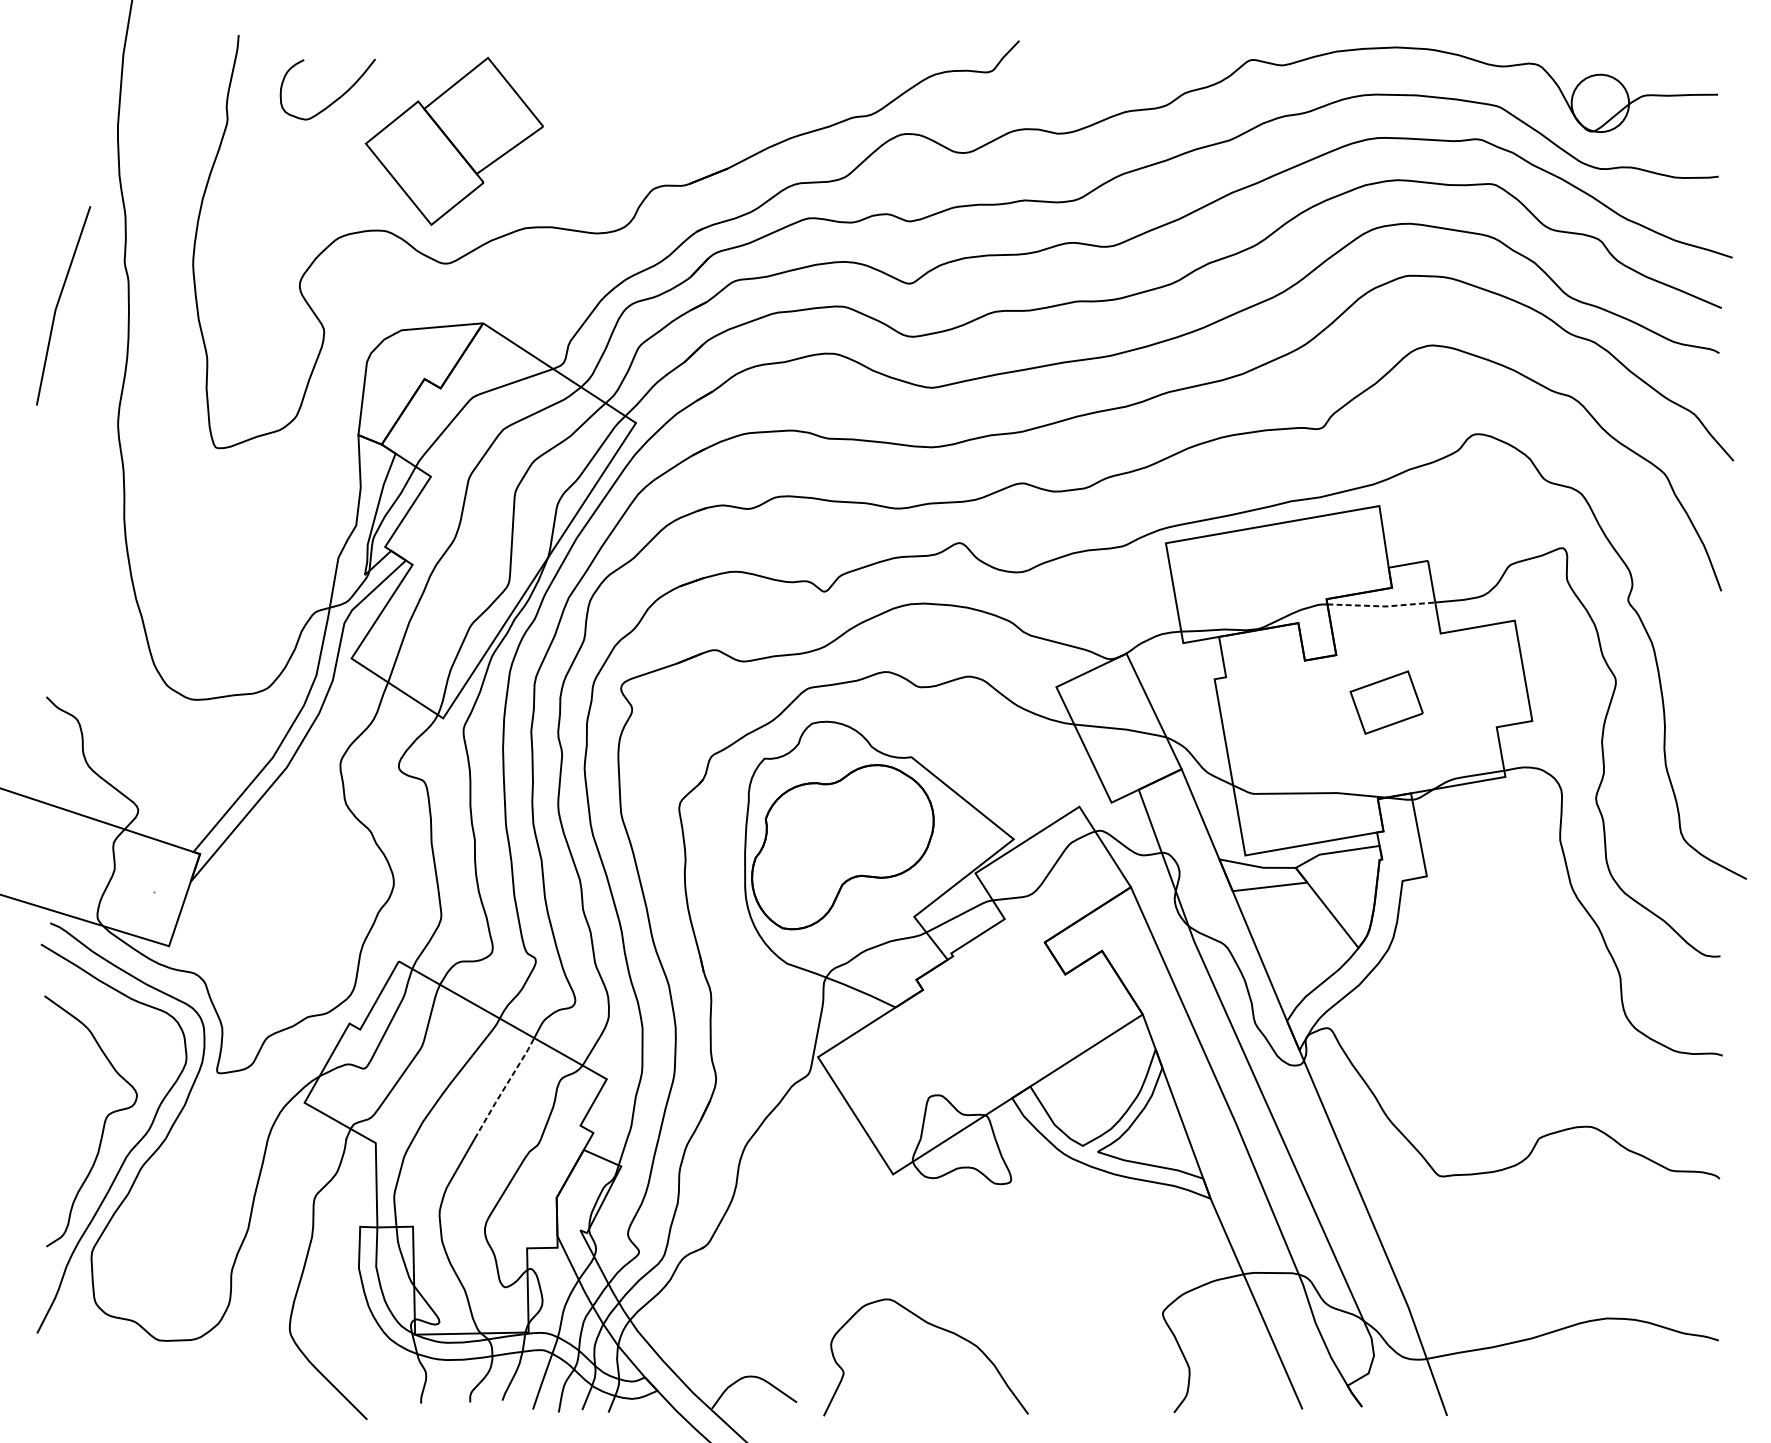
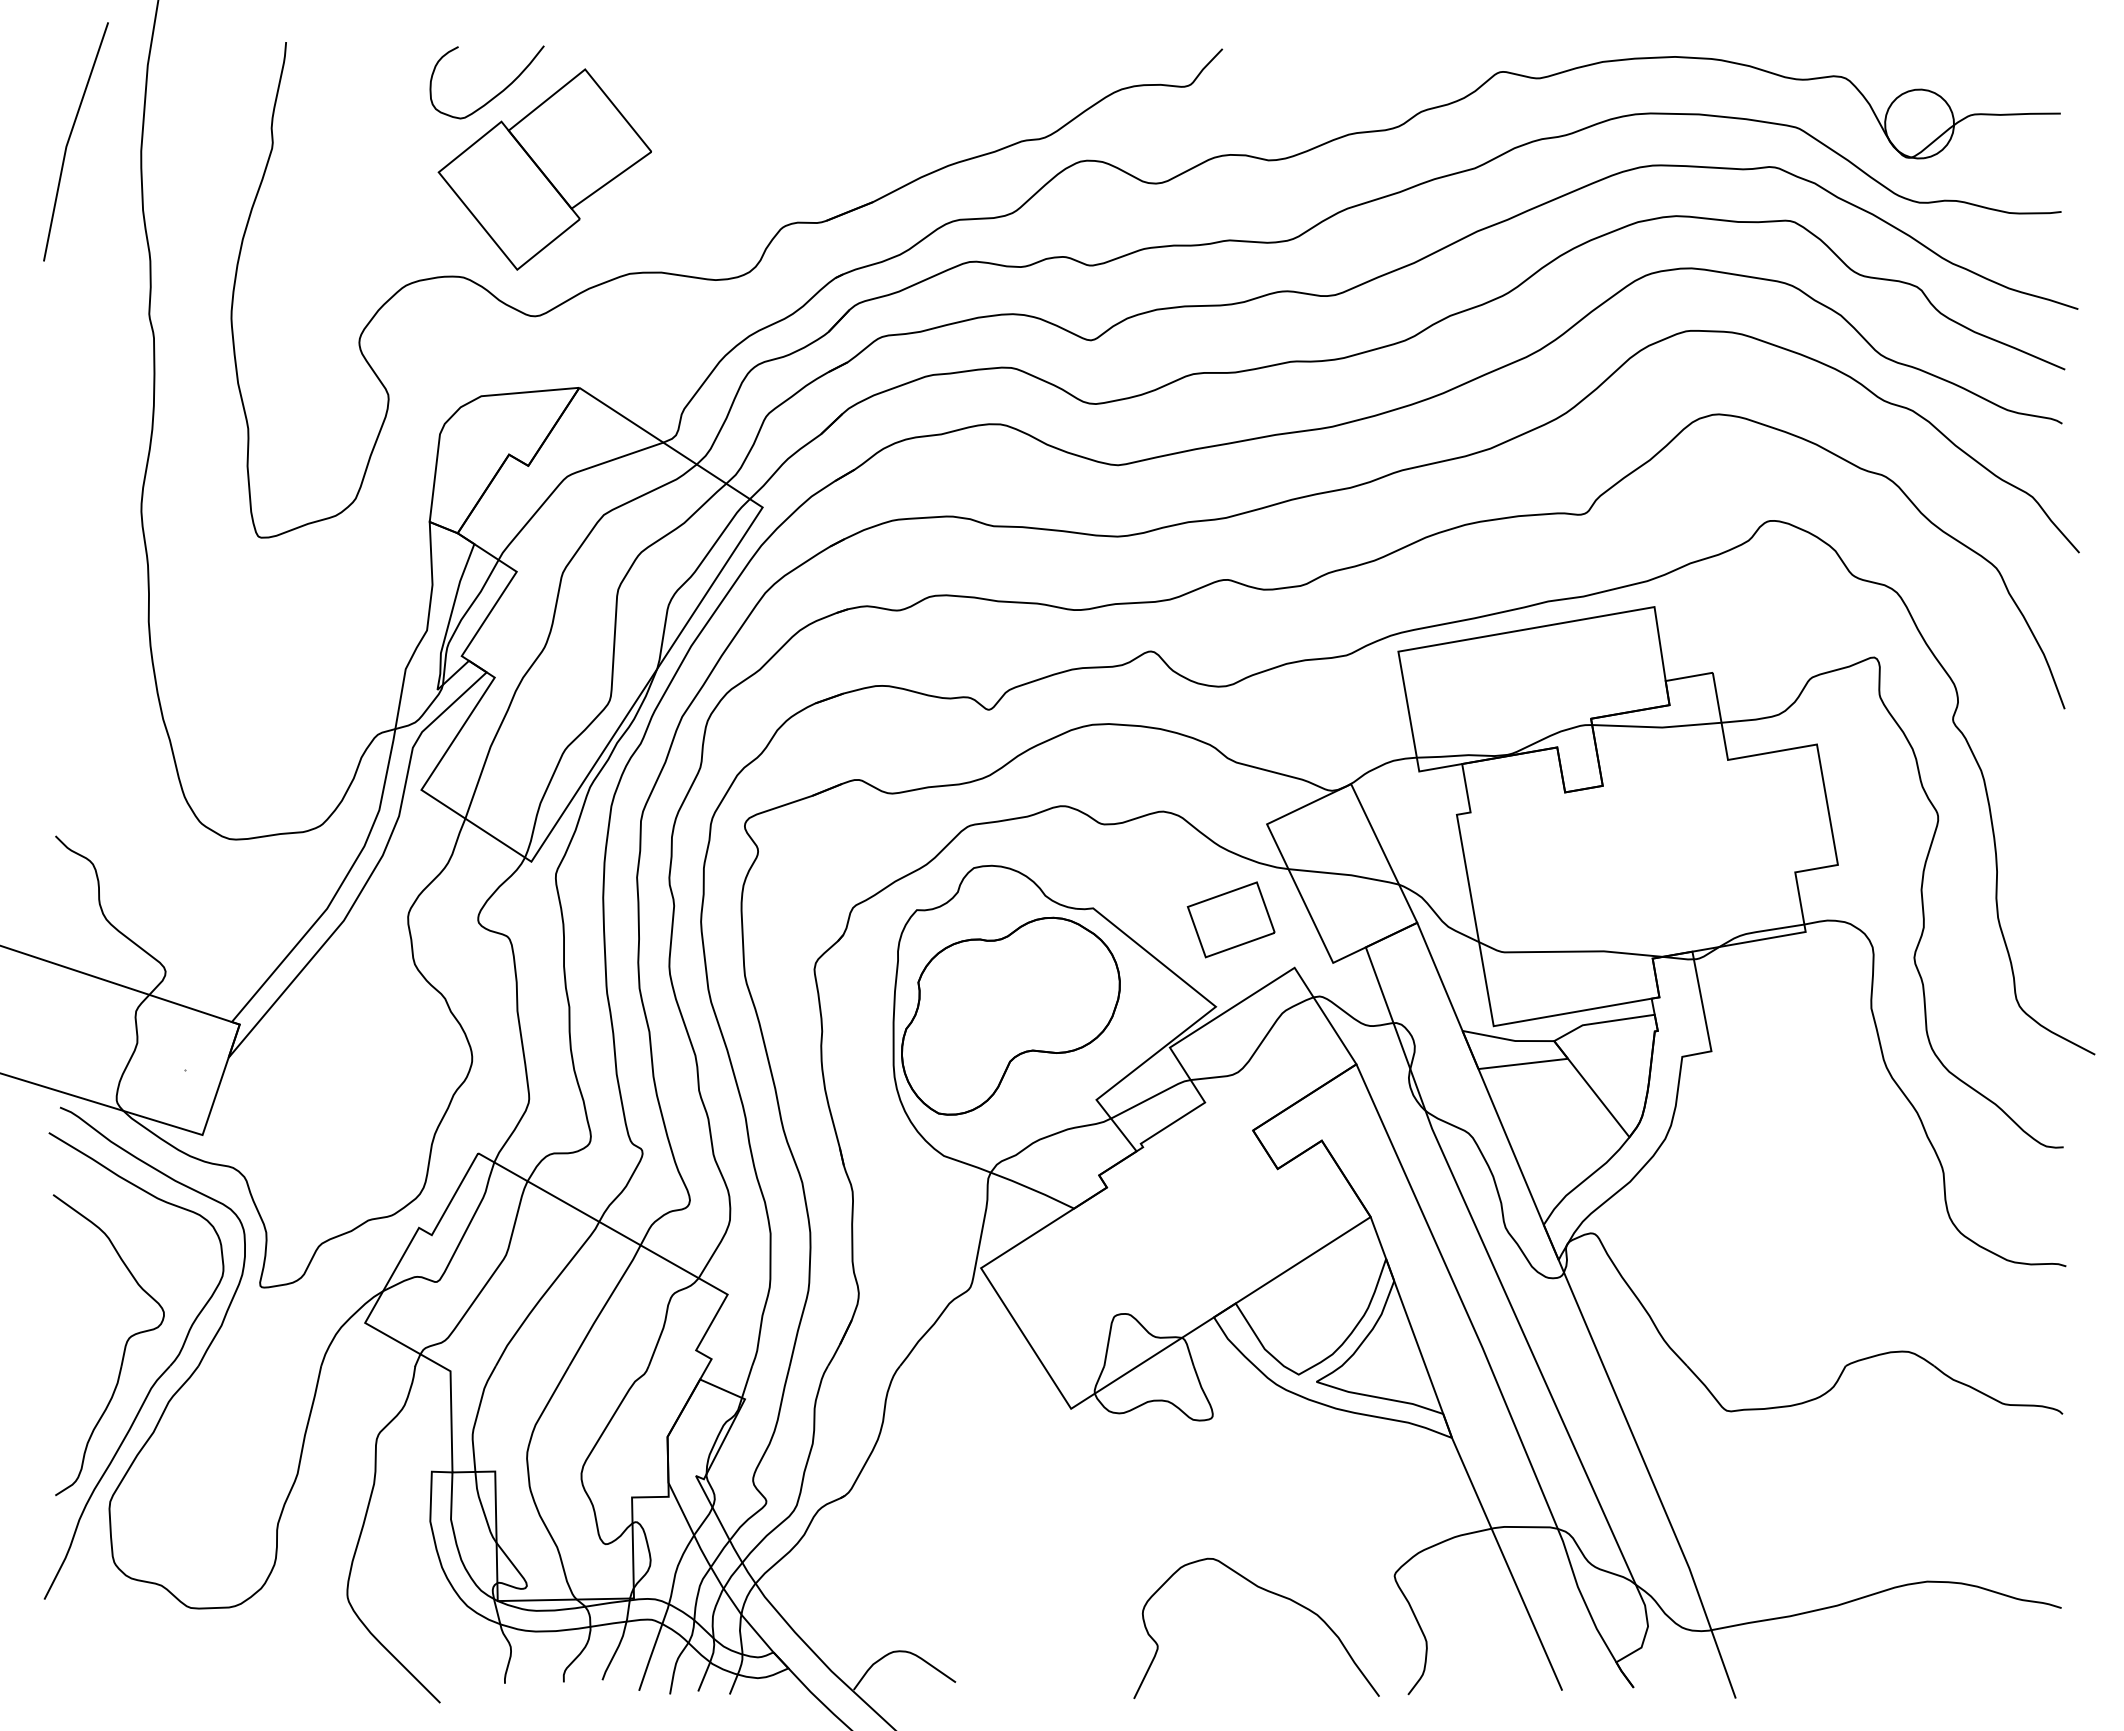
curve: (335, 99) -> (496, 94), moved
line: (58, 303) -> (70, 138), moved
line: (1381, 606) -> (1657, 727), dashed -> solid
part: (1386, 702) -> (1230, 919), moved
line: (504, 1088) -> (604, 1305), dashed -> solid
curve: (935, 1327) -> (1268, 1592), moved

